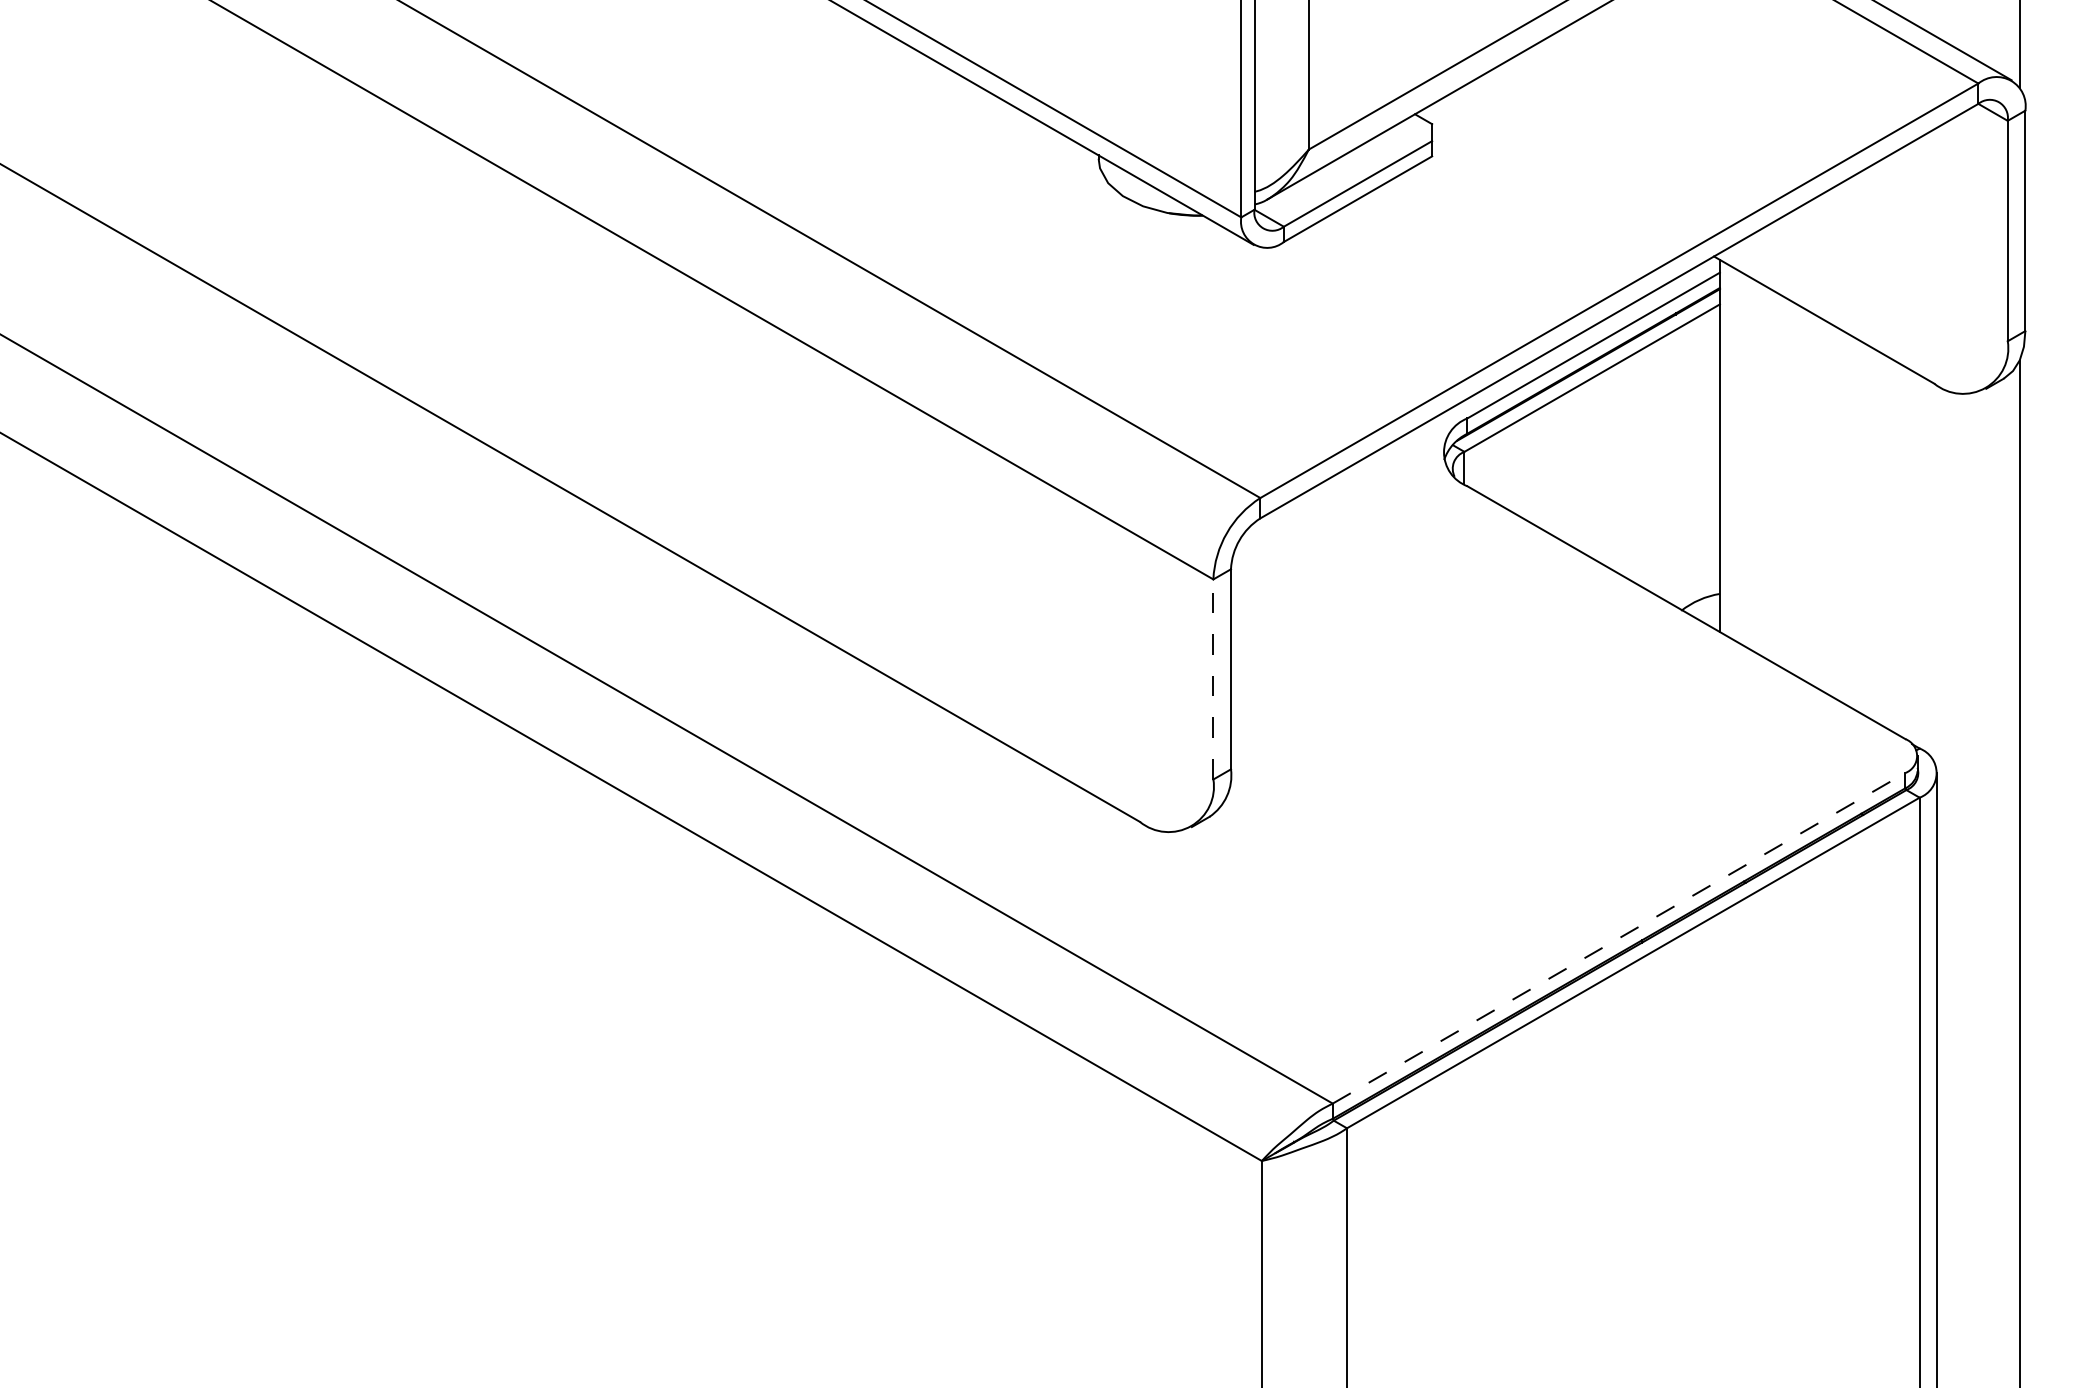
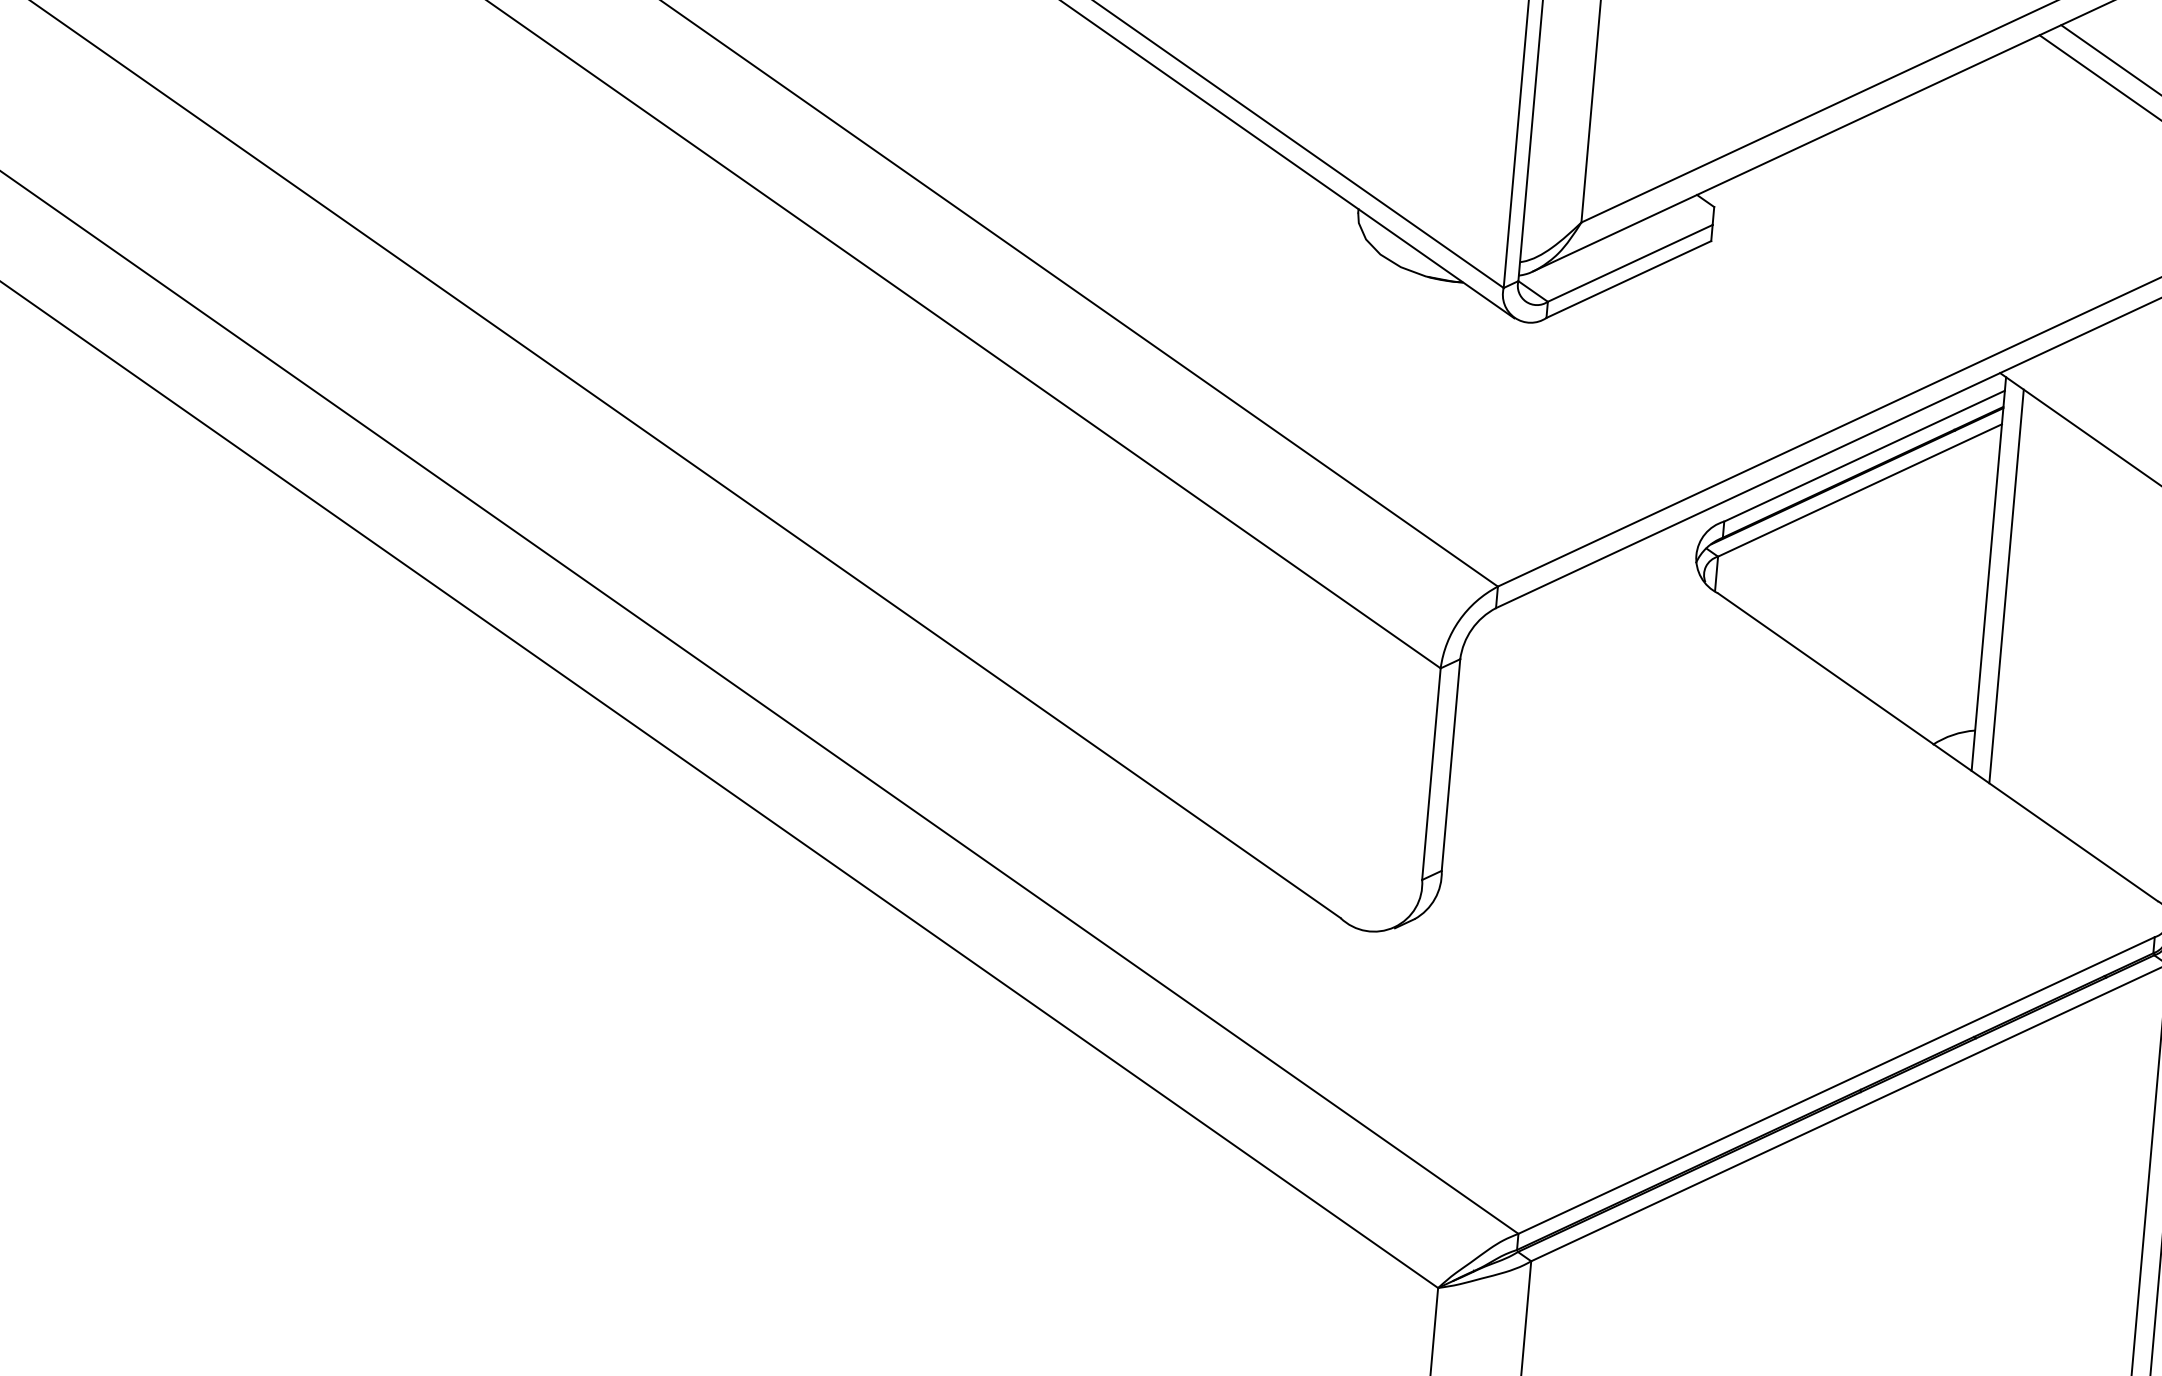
line: (1737, 456) -> (2006, 586), added
line: (1213, 678) -> (1431, 773), dashed -> solid
line: (1619, 938) -> (1837, 1085), dashed -> solid

